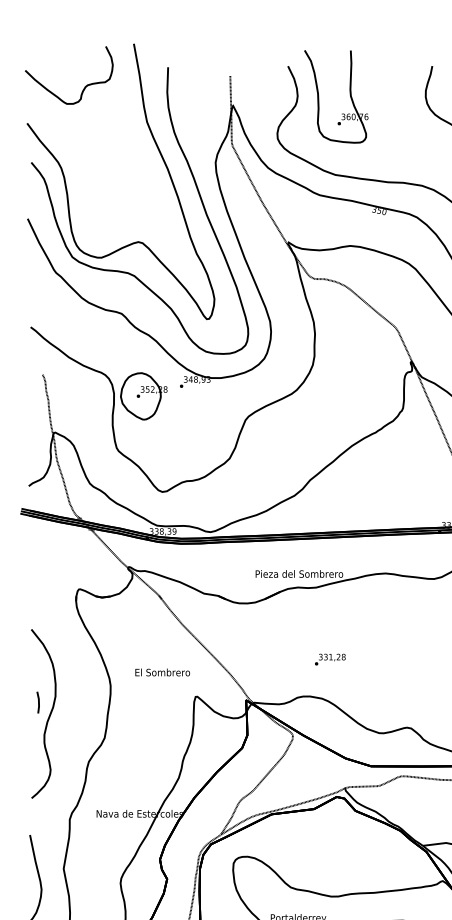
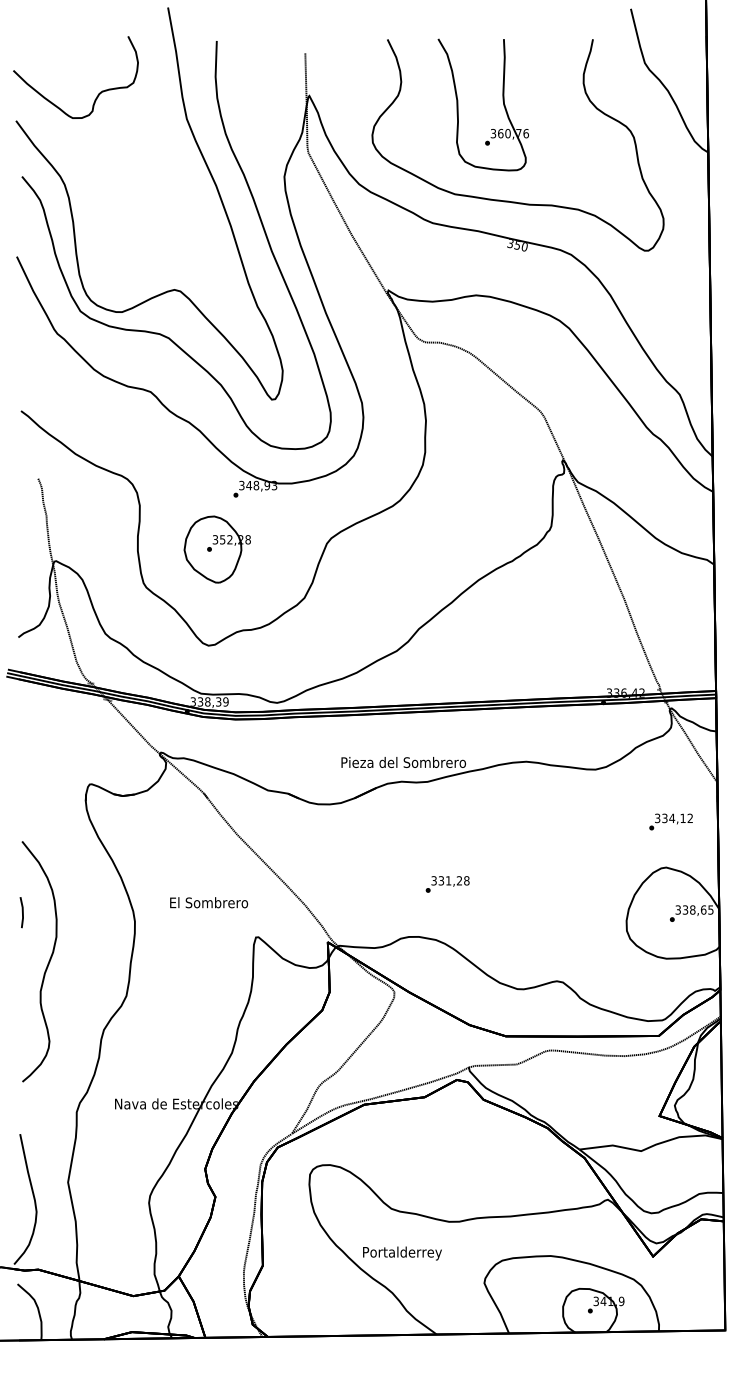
curve: (85, 86) -> (98, 93), moved
part: (349, 93) -> (502, 100), moved
part: (143, 396) -> (216, 549), moved
part: (38, 702) -> (21, 912), moved

